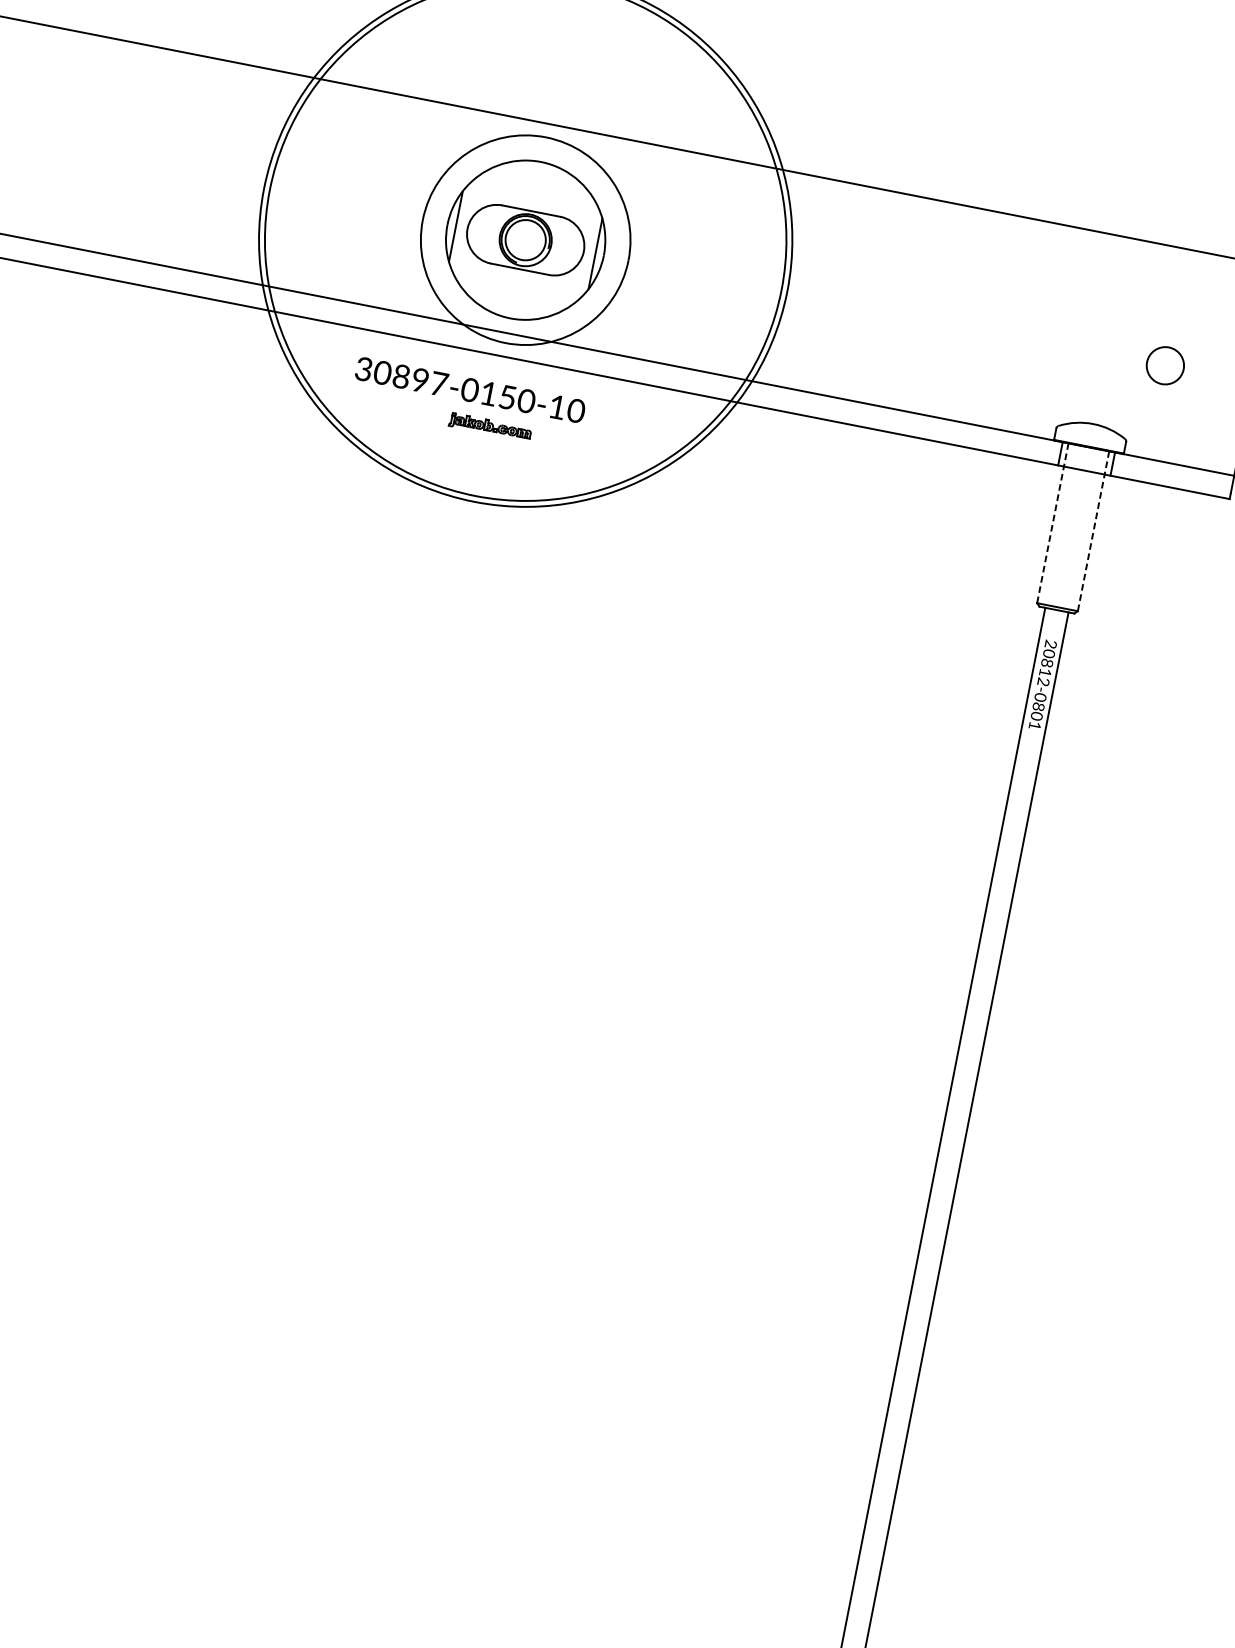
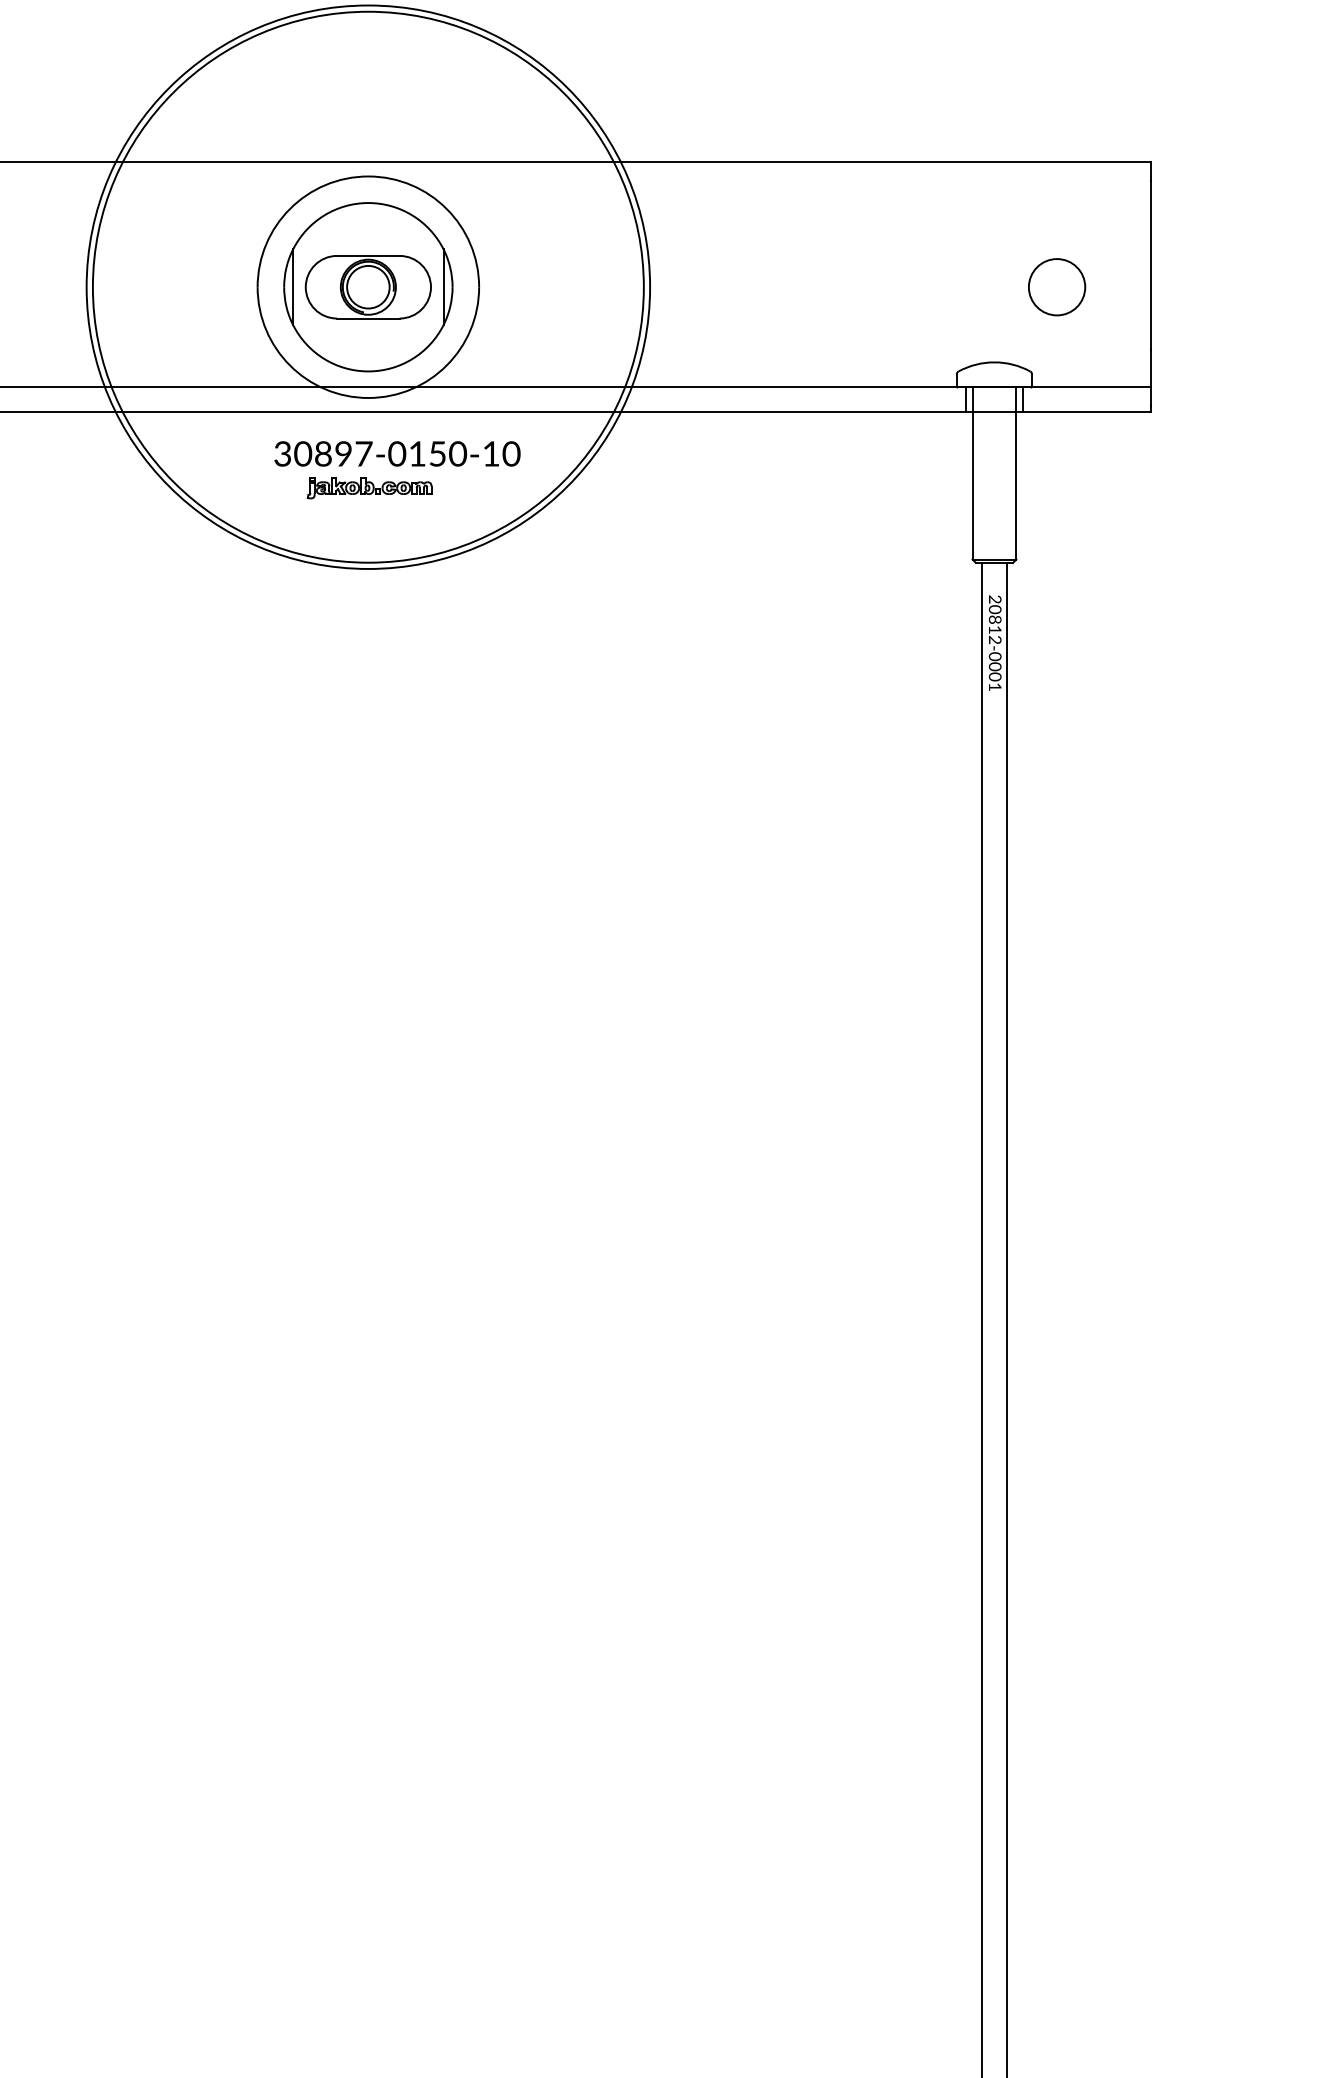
circle: (1165, 366) -> (1057, 287), size x1.43
text: (470, 389) -> (397, 453), moved
part: (490, 427) -> (369, 488), size x1.43
line: (1052, 524) -> (972, 474), dashed -> solid
line: (1093, 532) -> (1016, 474), dashed -> solid
text: (1038, 706) -> (994, 666), 20812-0801 -> 20812-0001

